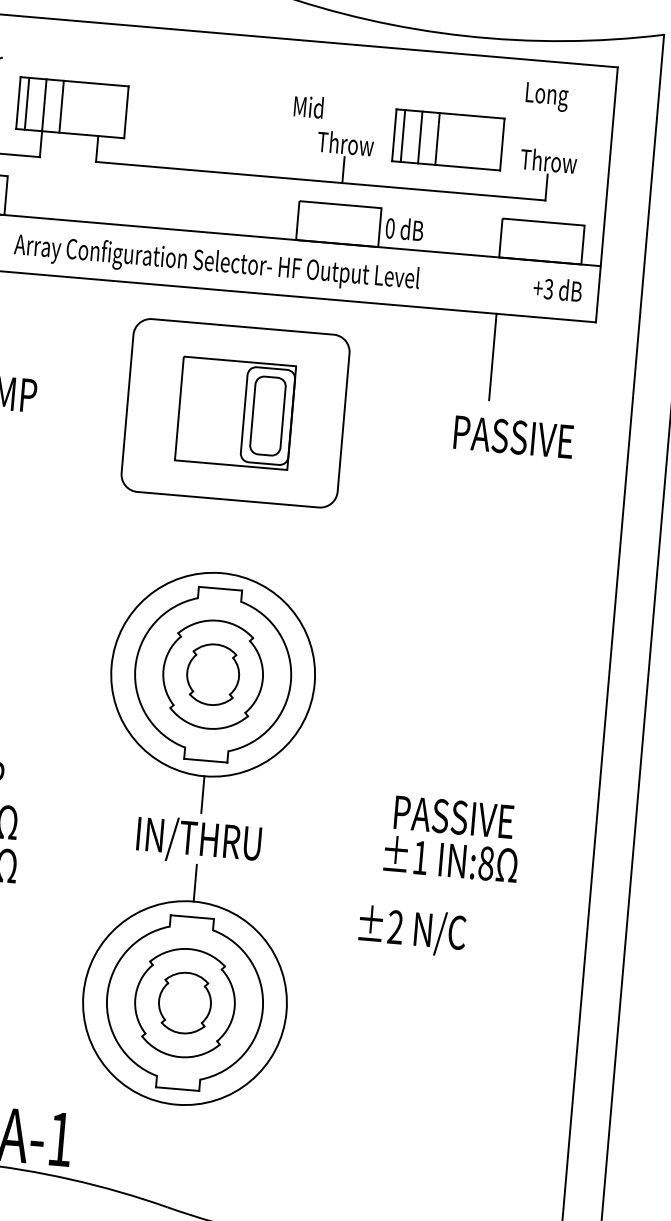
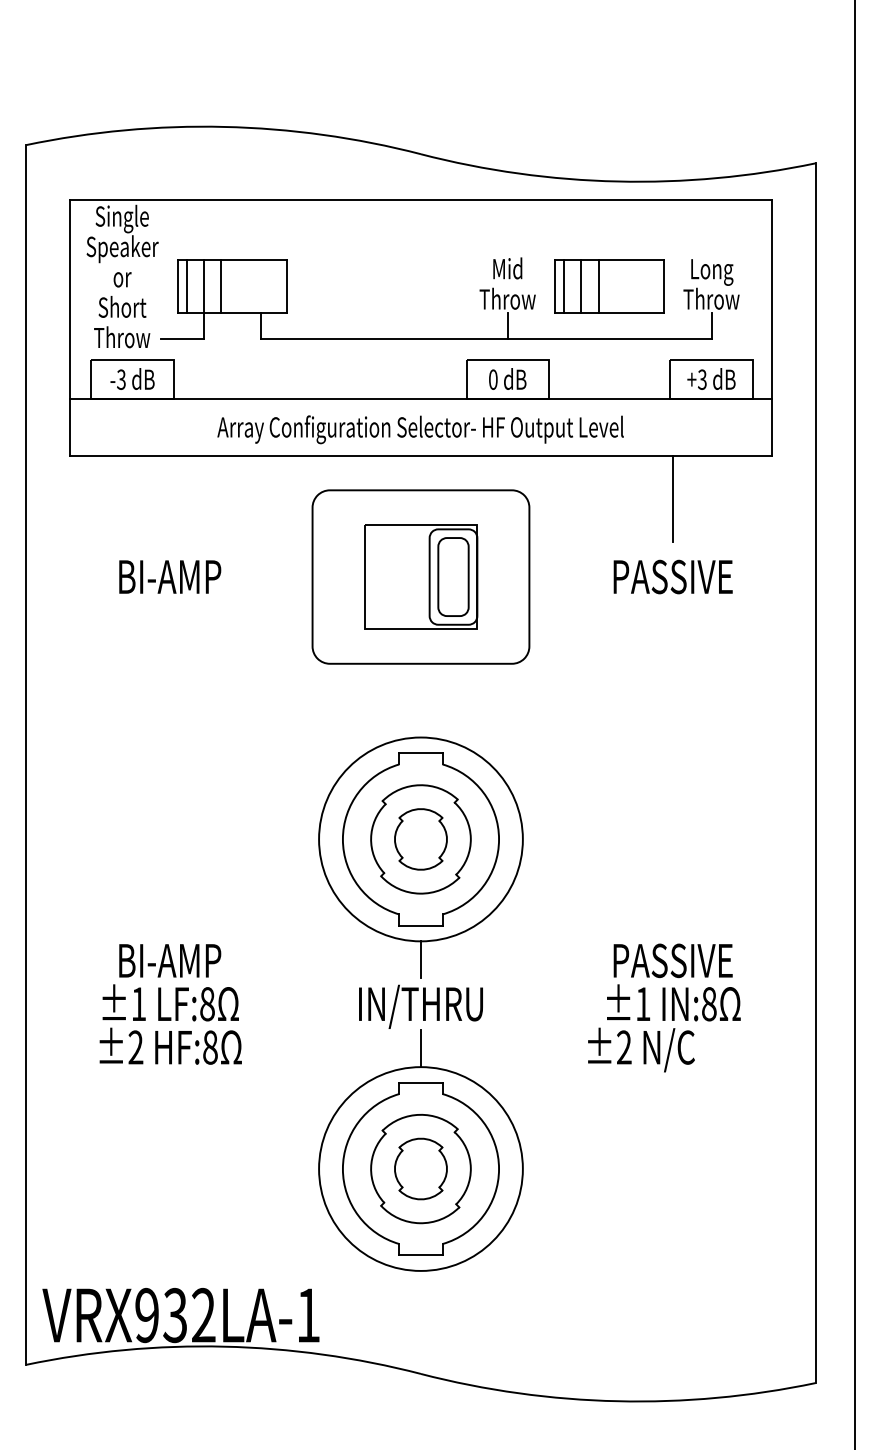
text: (547, 97) -> (712, 272), moved
text: (308, 106) -> (507, 268), moved
text: (404, 228) -> (507, 378), moved
text: (216, 263) -> (420, 429), moved
text: (557, 288) -> (711, 378), moved
text: (513, 436) -> (672, 576), moved
text: (412, 930) -> (641, 1049), moved

